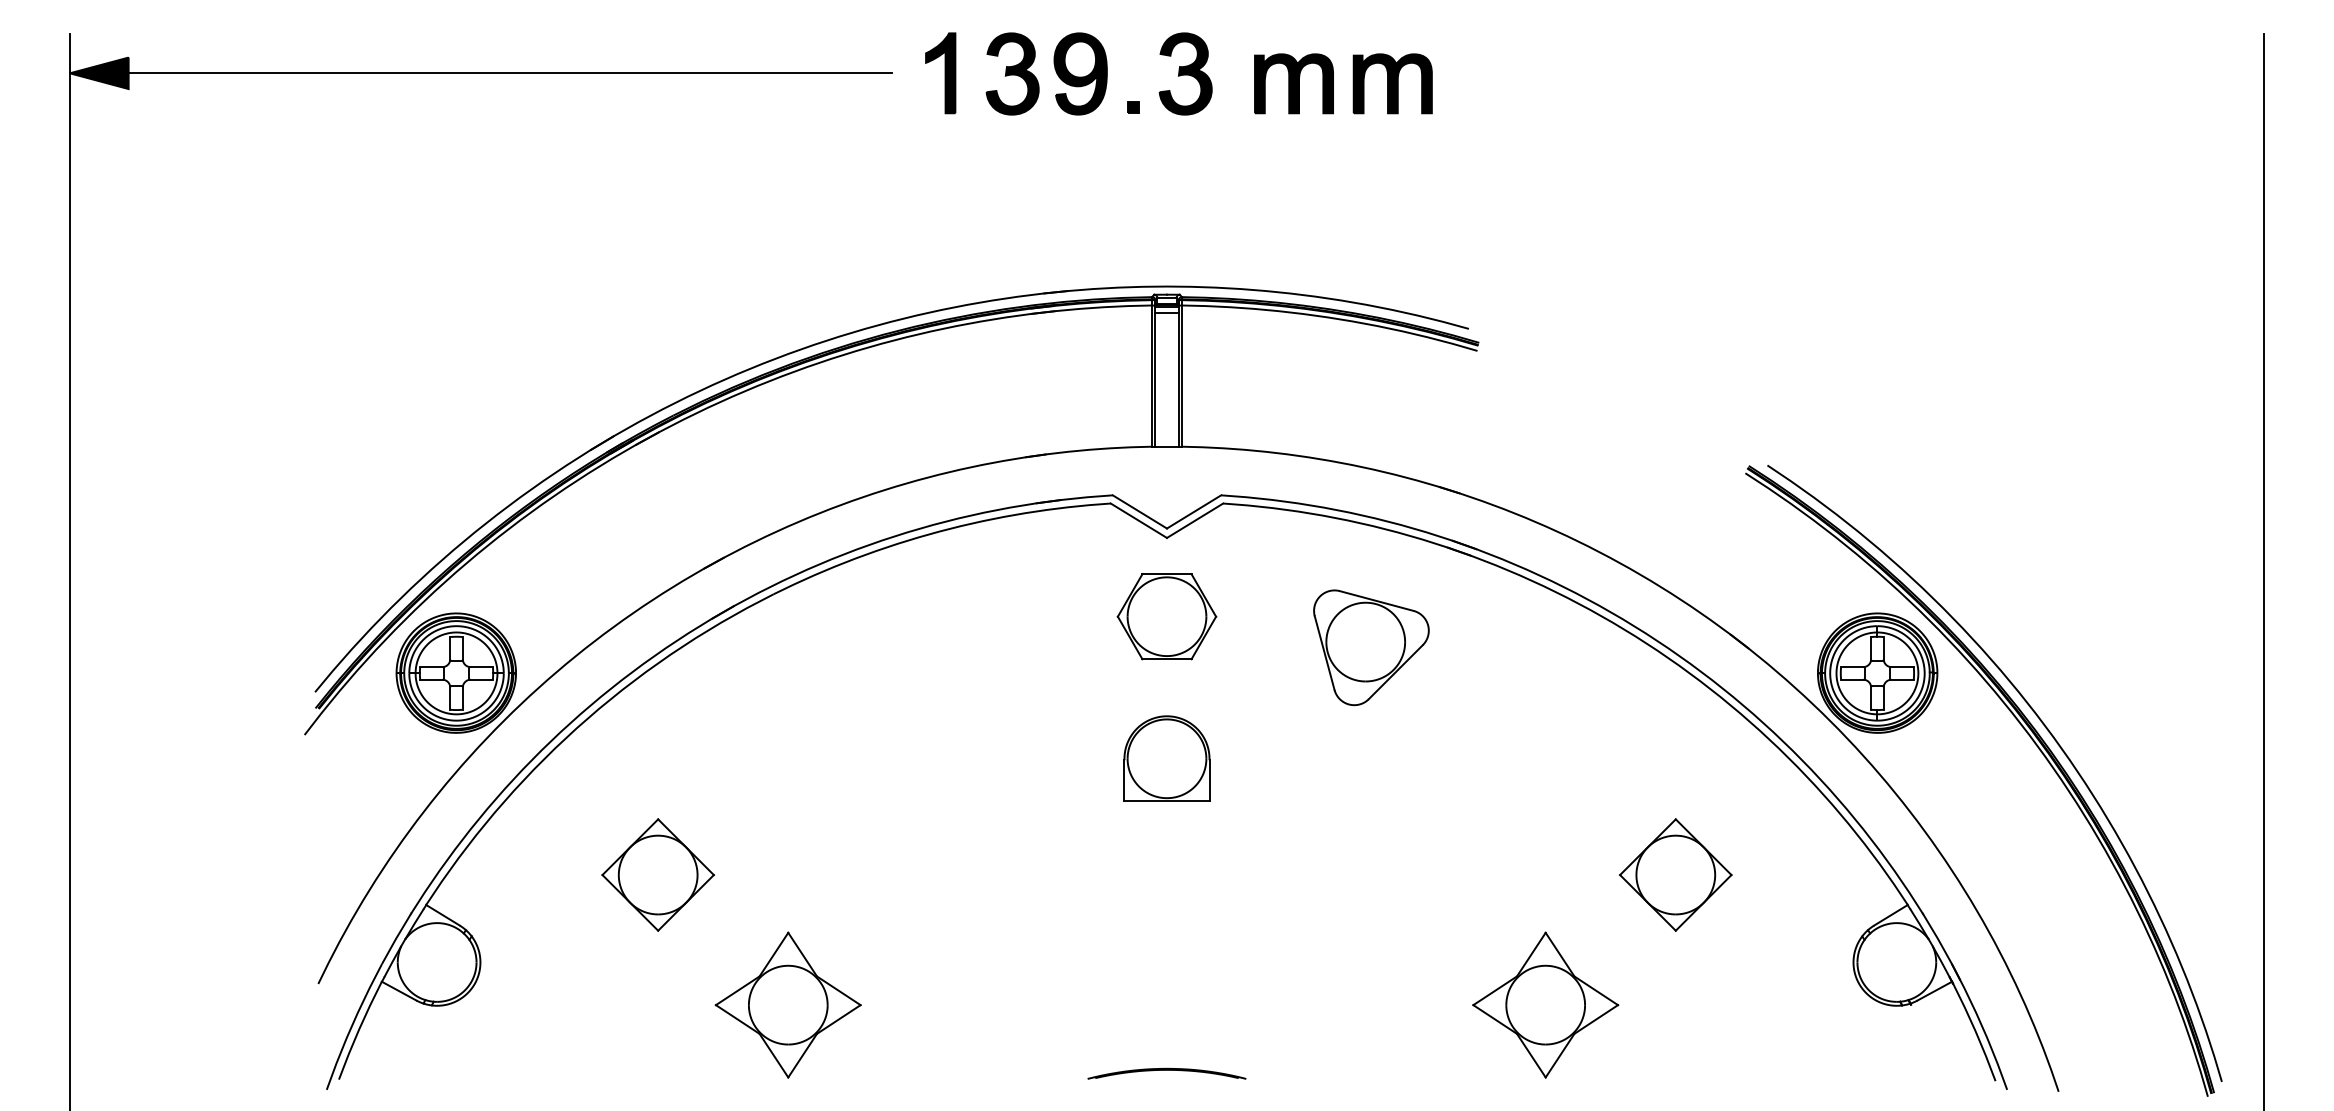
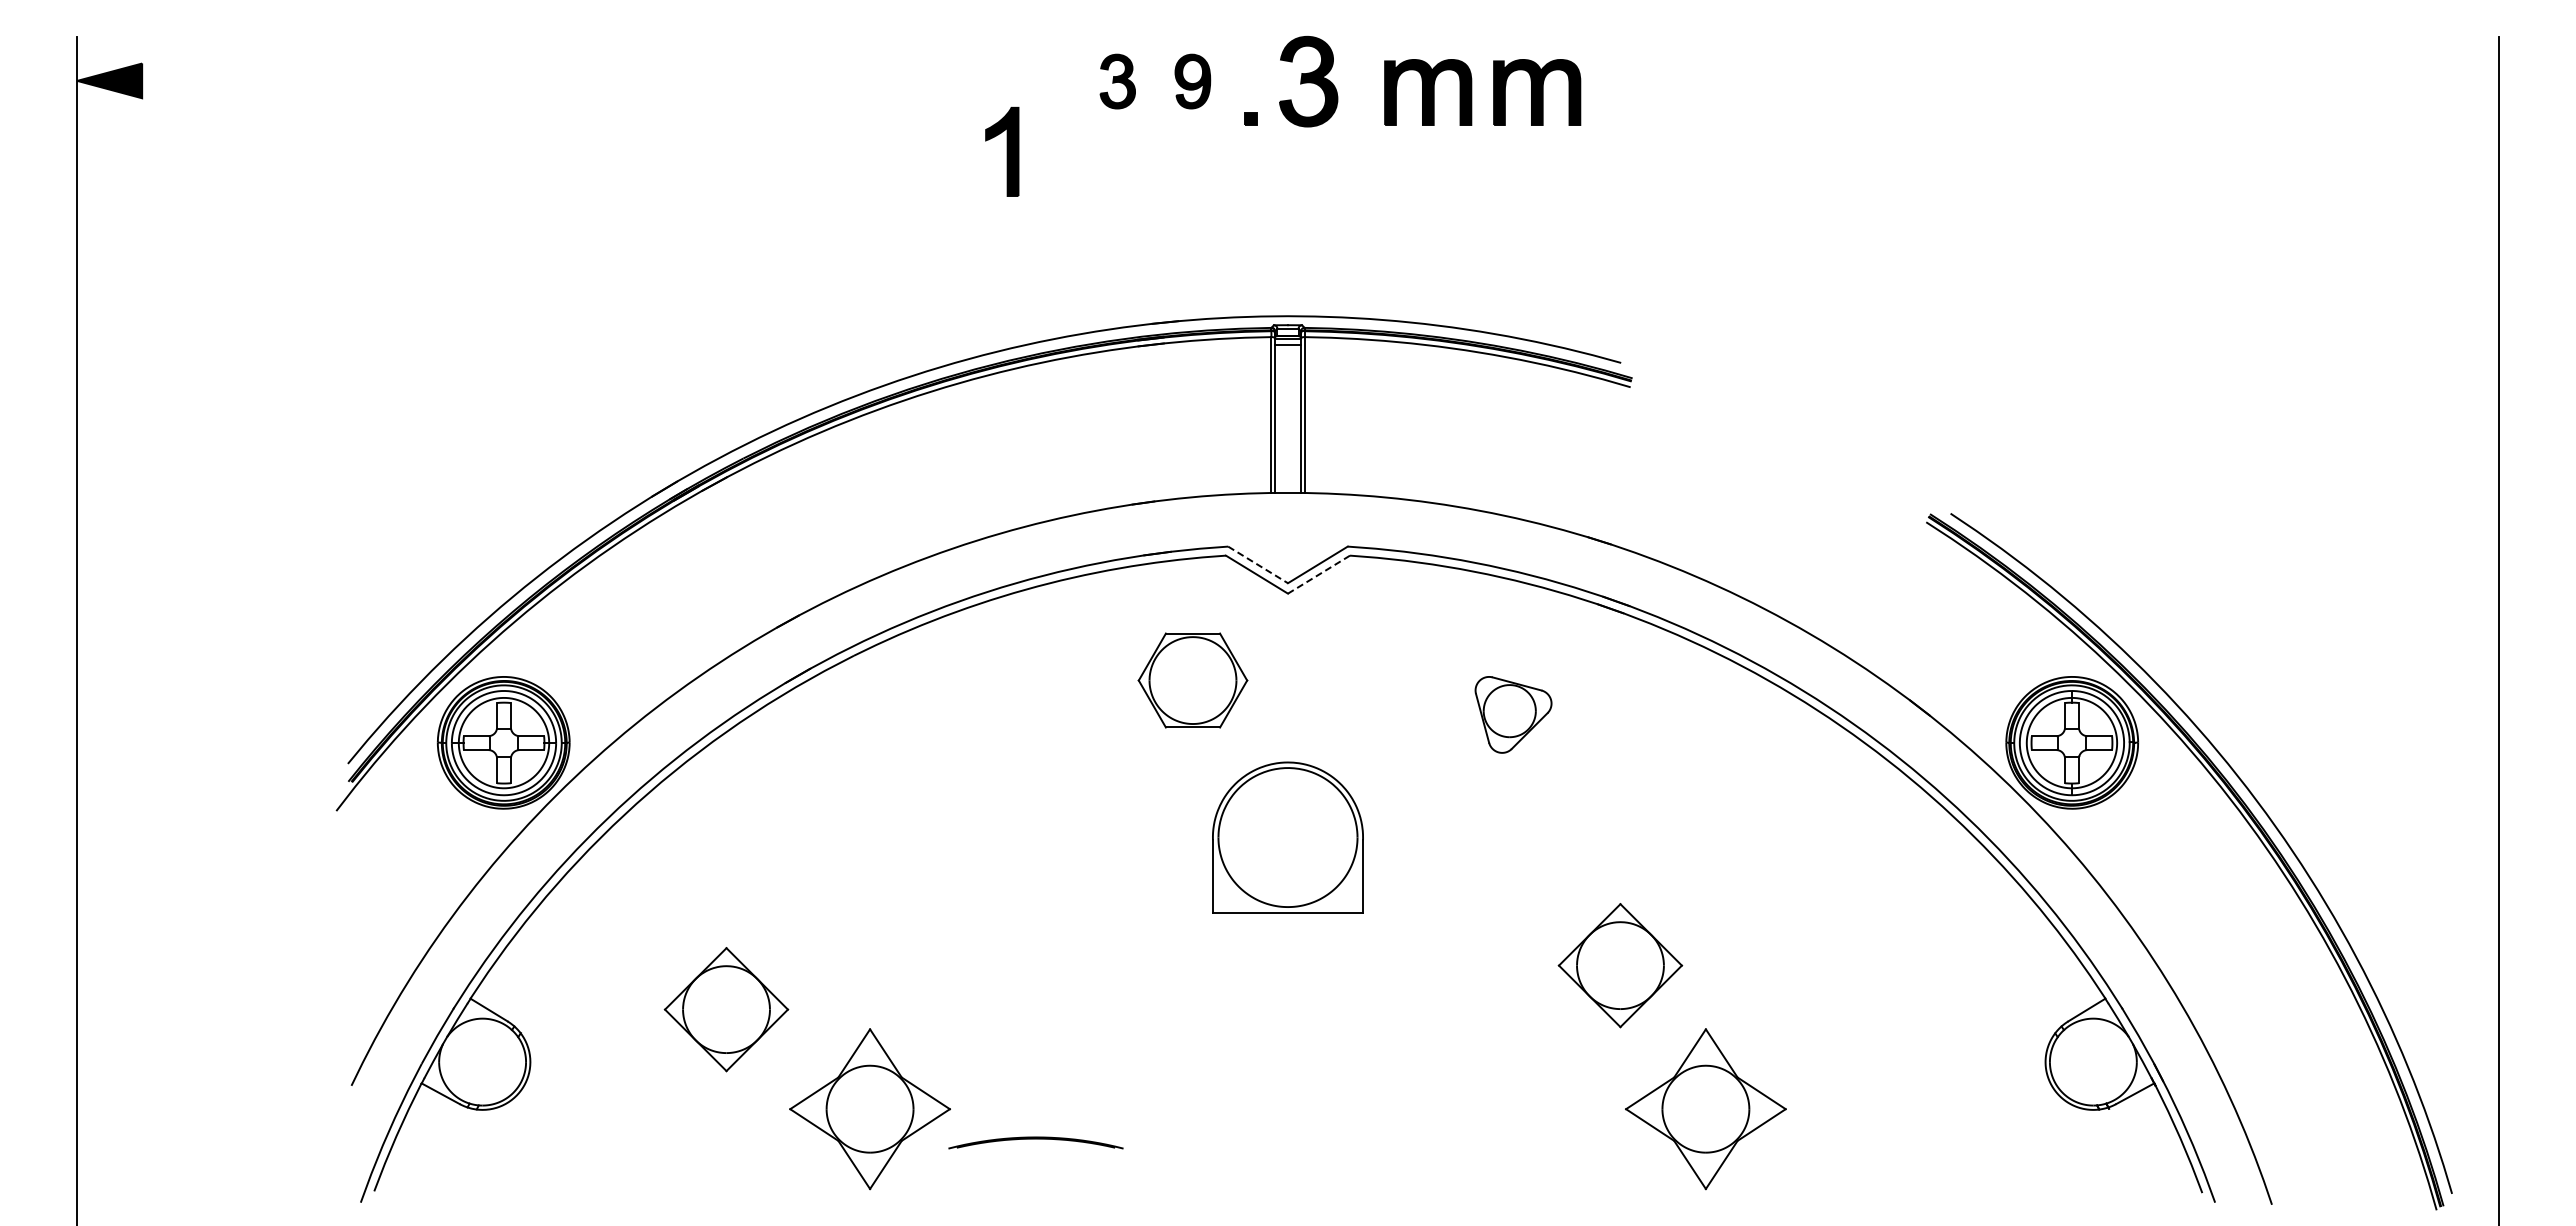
line: (480, 72) -> (530, 80), removed
part: (940, 72) -> (1002, 151), moved
part: (1012, 73) -> (1117, 81), size x0.6
part: (1080, 73) -> (1192, 81), size x0.6
line: (1140, 512) -> (1258, 565), solid -> dashed
line: (1194, 520) -> (1318, 574), solid -> dashed
part: (1166, 616) -> (1192, 680), moved
part: (1371, 647) -> (1513, 714), size x0.6
part: (1166, 758) -> (1287, 836), size x1.6
part: (658, 874) -> (726, 1009), moved
part: (1675, 874) -> (1620, 965), moved
part: (1166, 1073) -> (1035, 1142), moved

